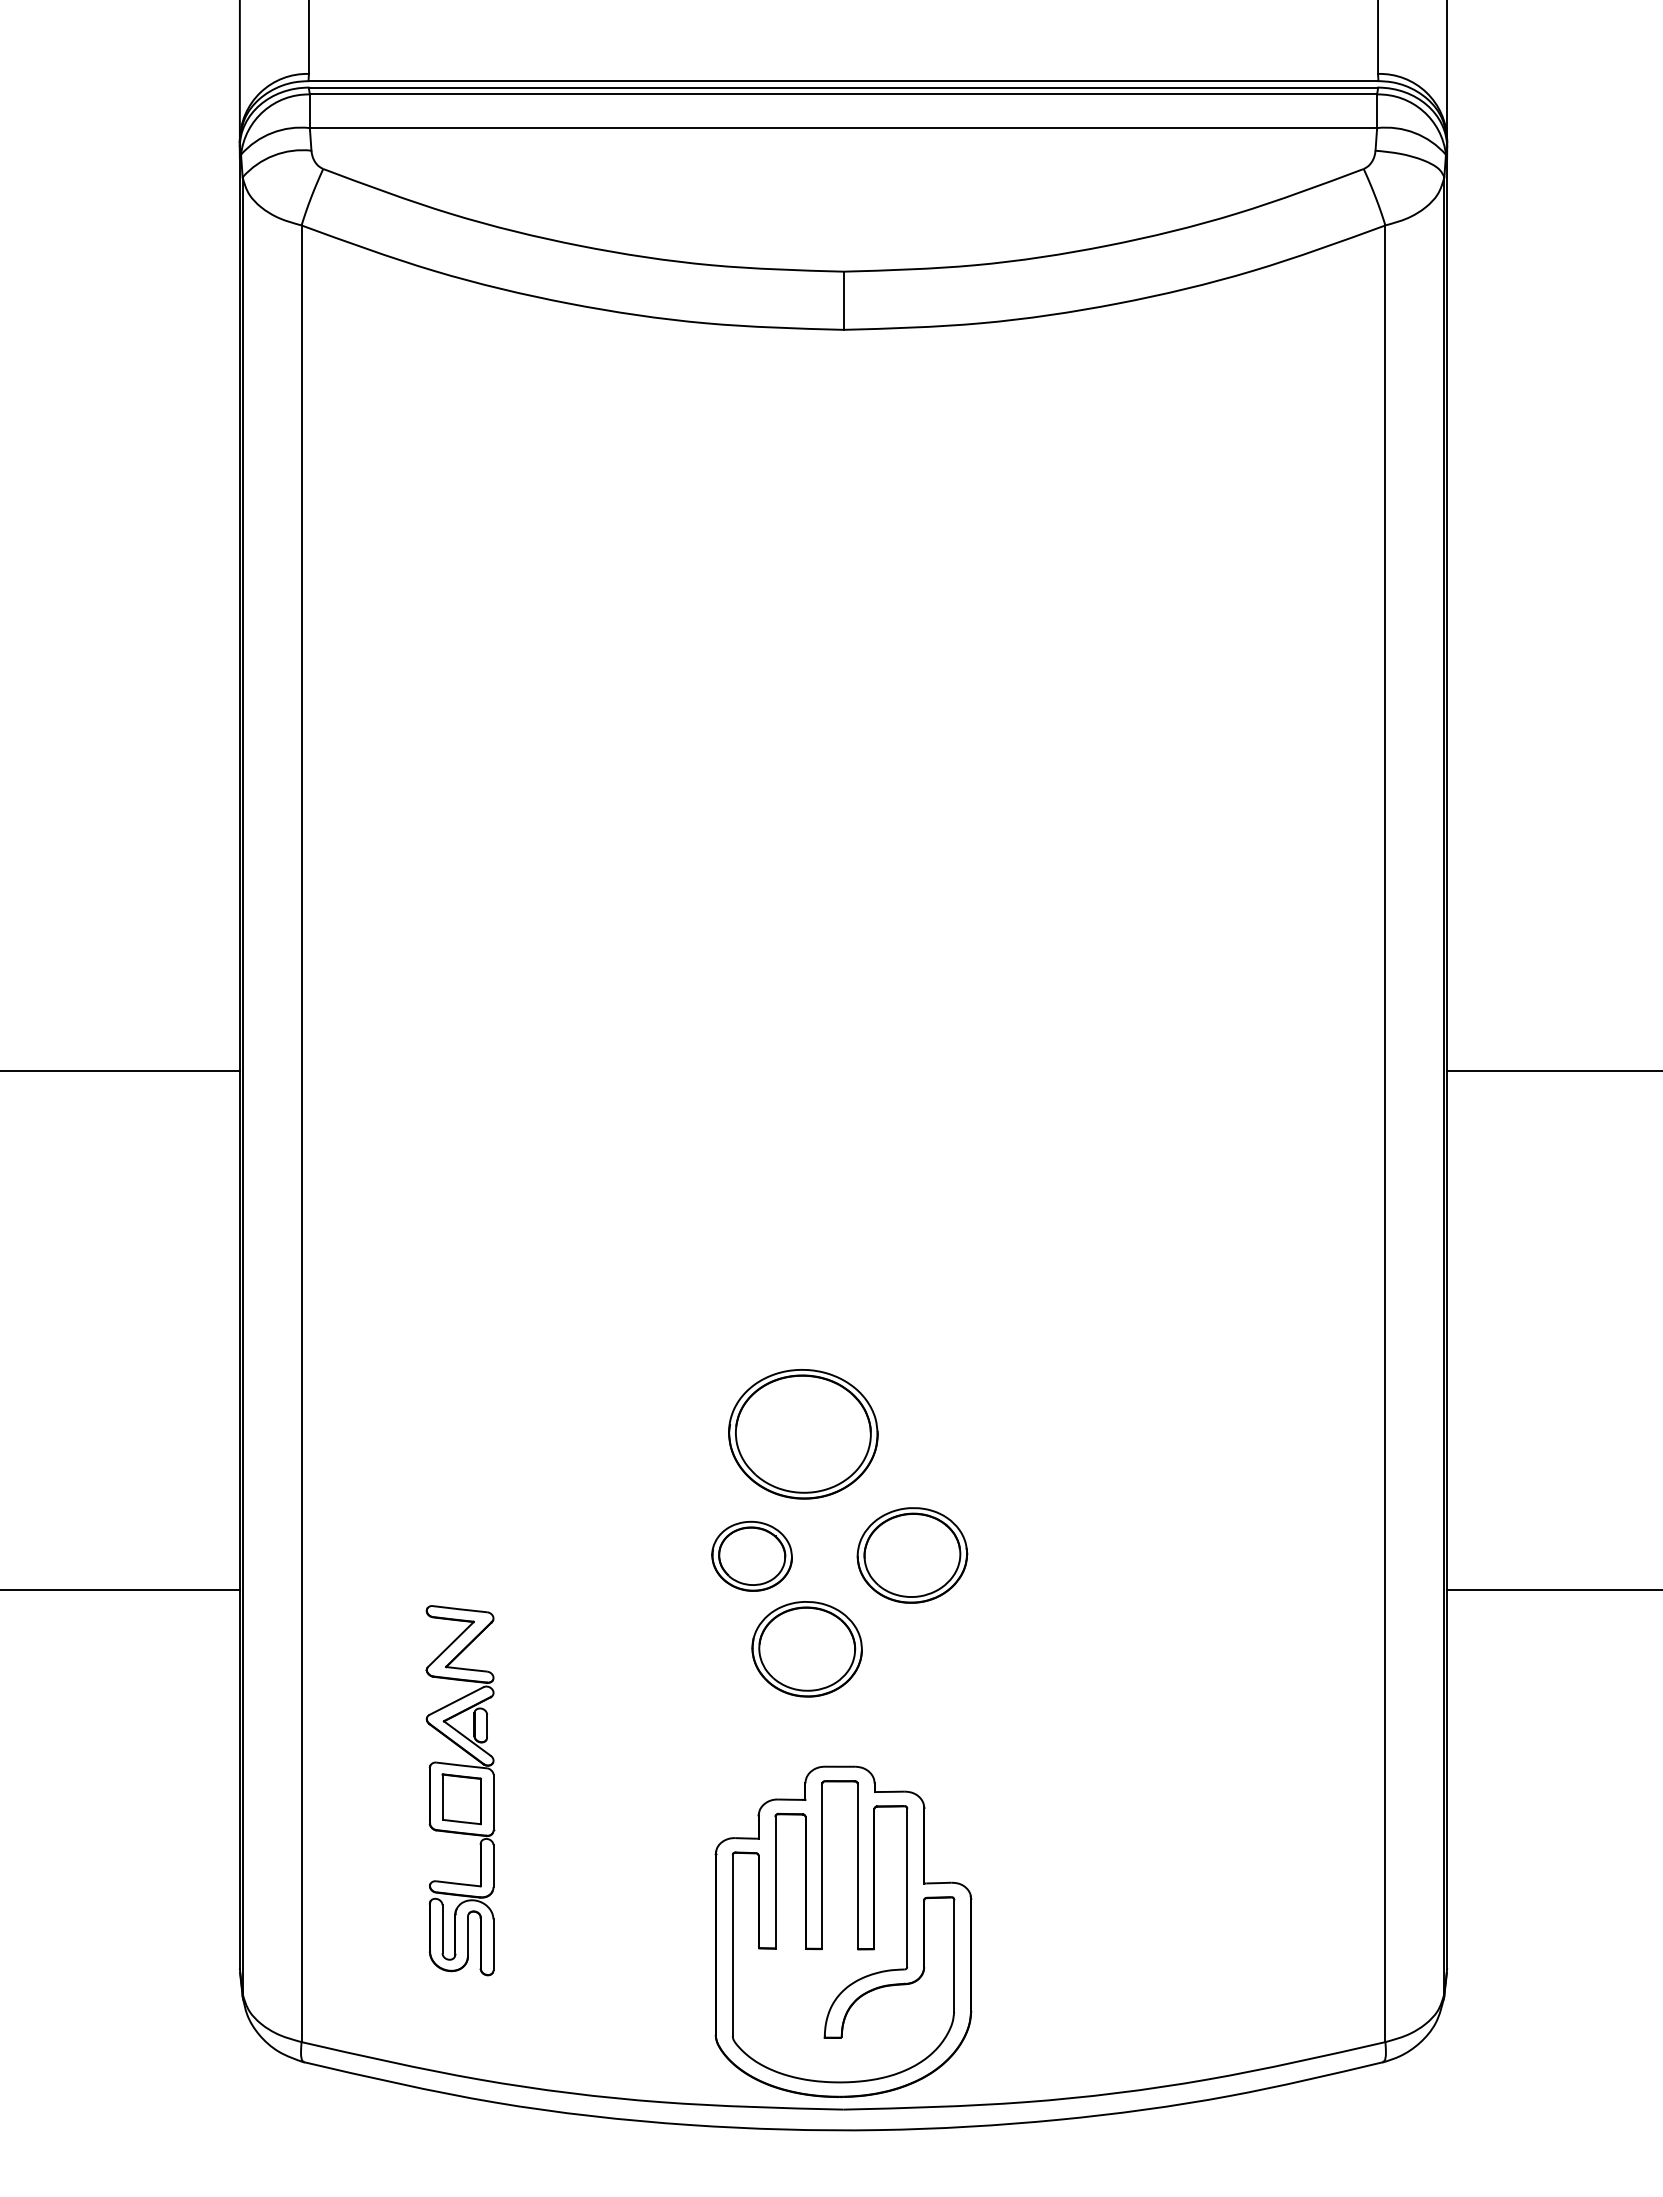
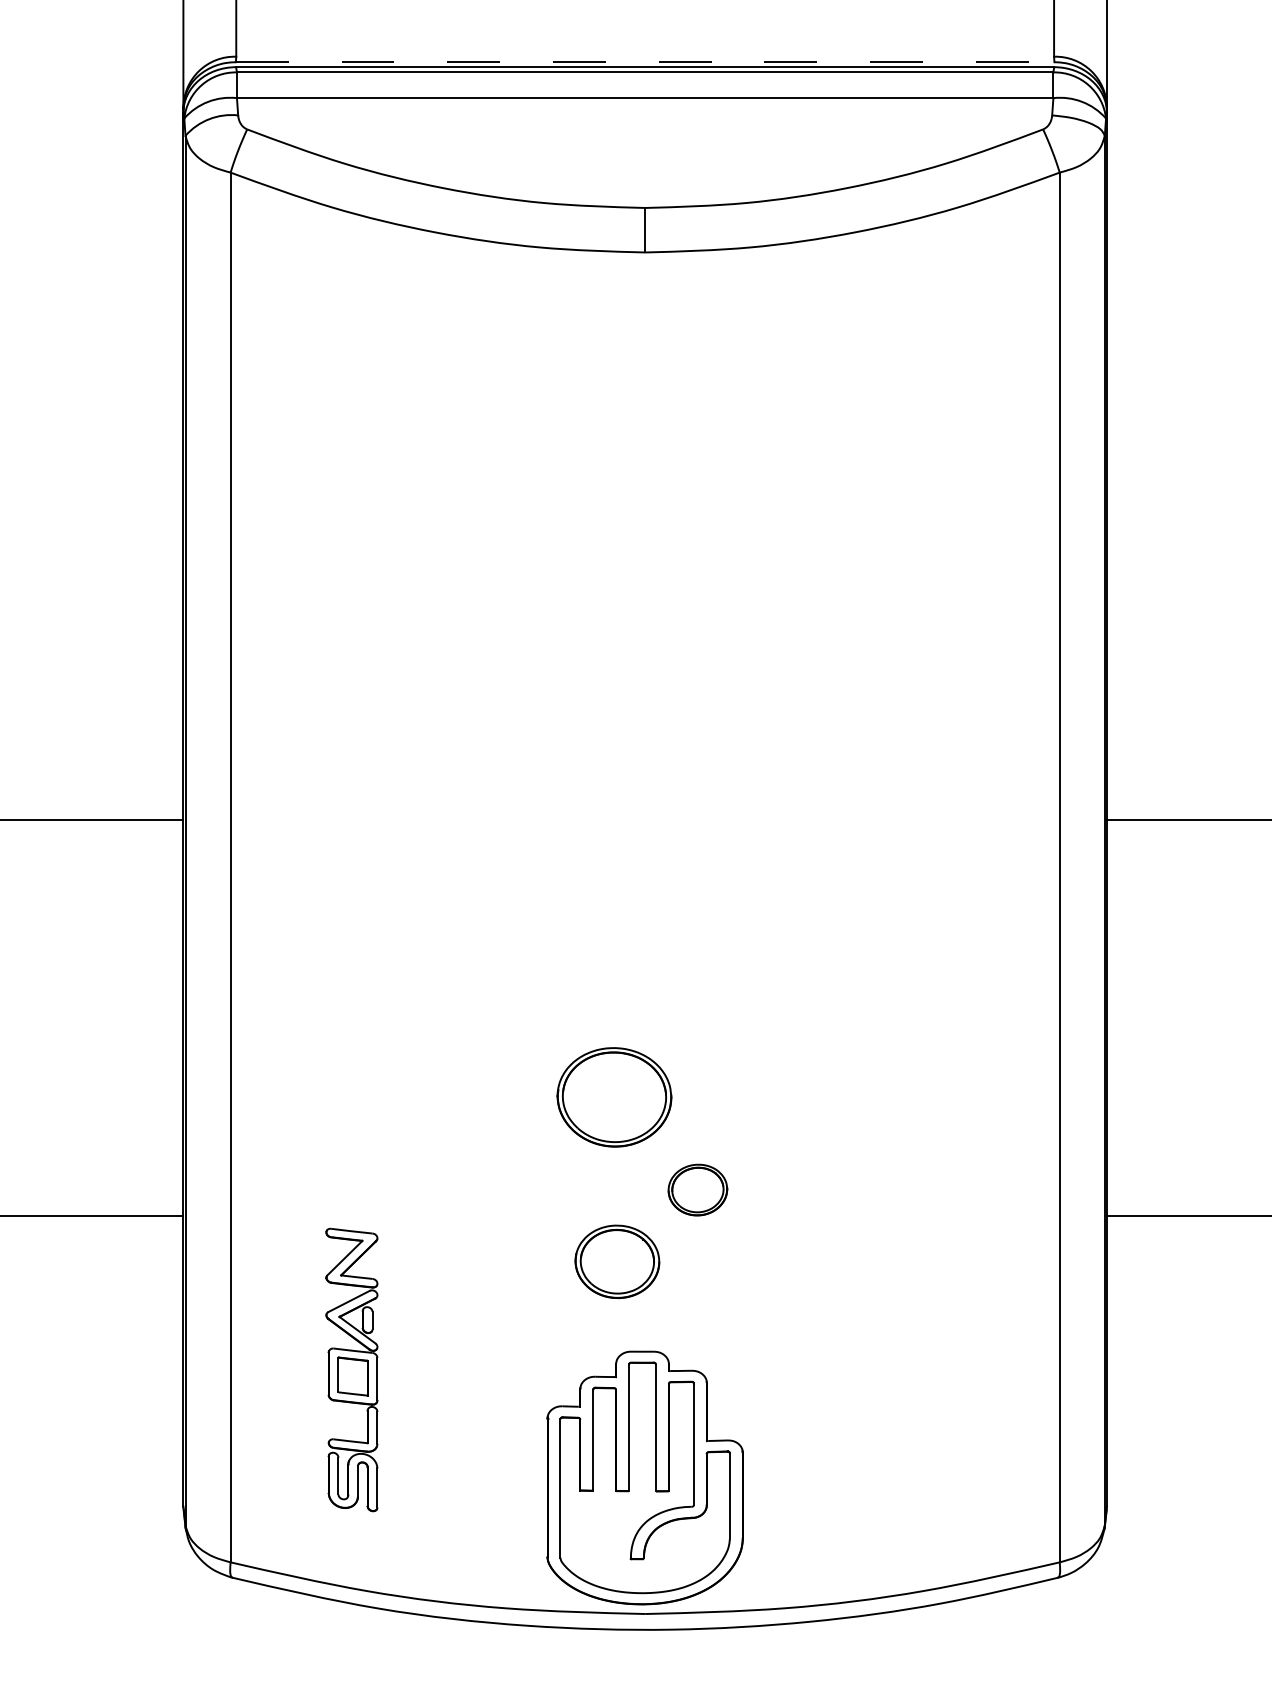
line: (843, 81) -> (645, 62), solid -> dashed
part: (751, 1555) -> (574, 1190), removed
part: (912, 1555) -> (697, 1190), size x0.7

